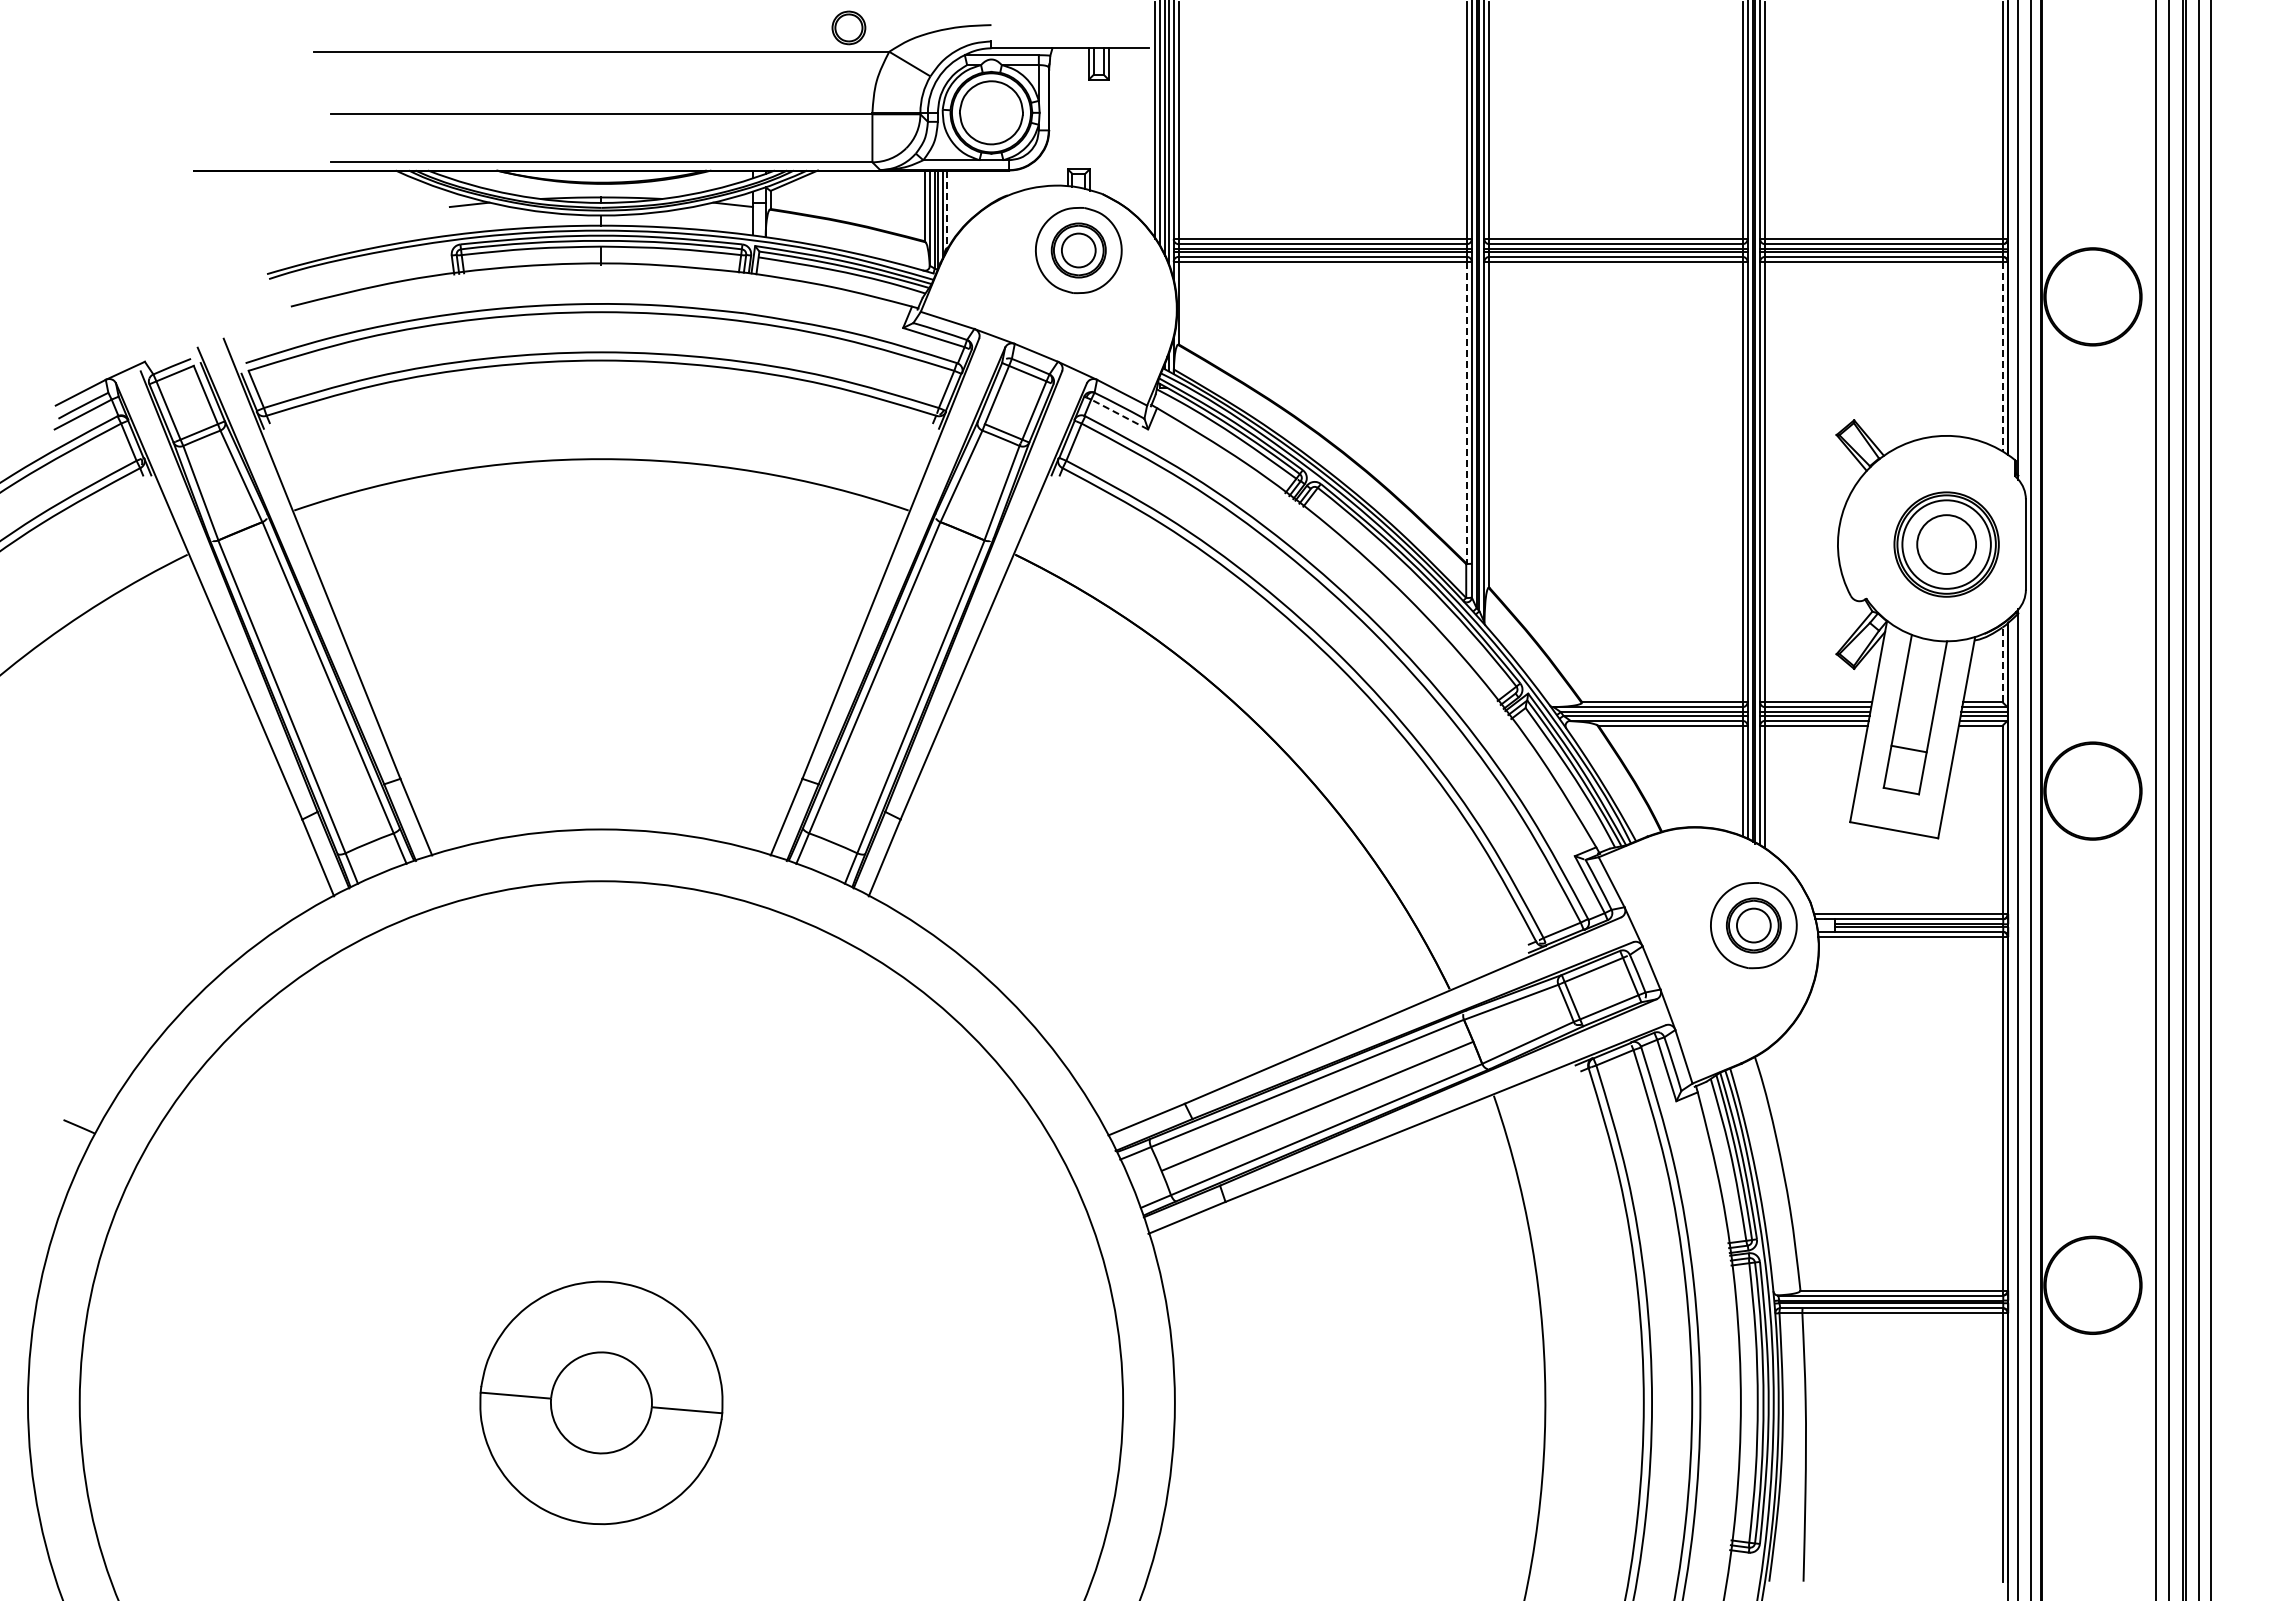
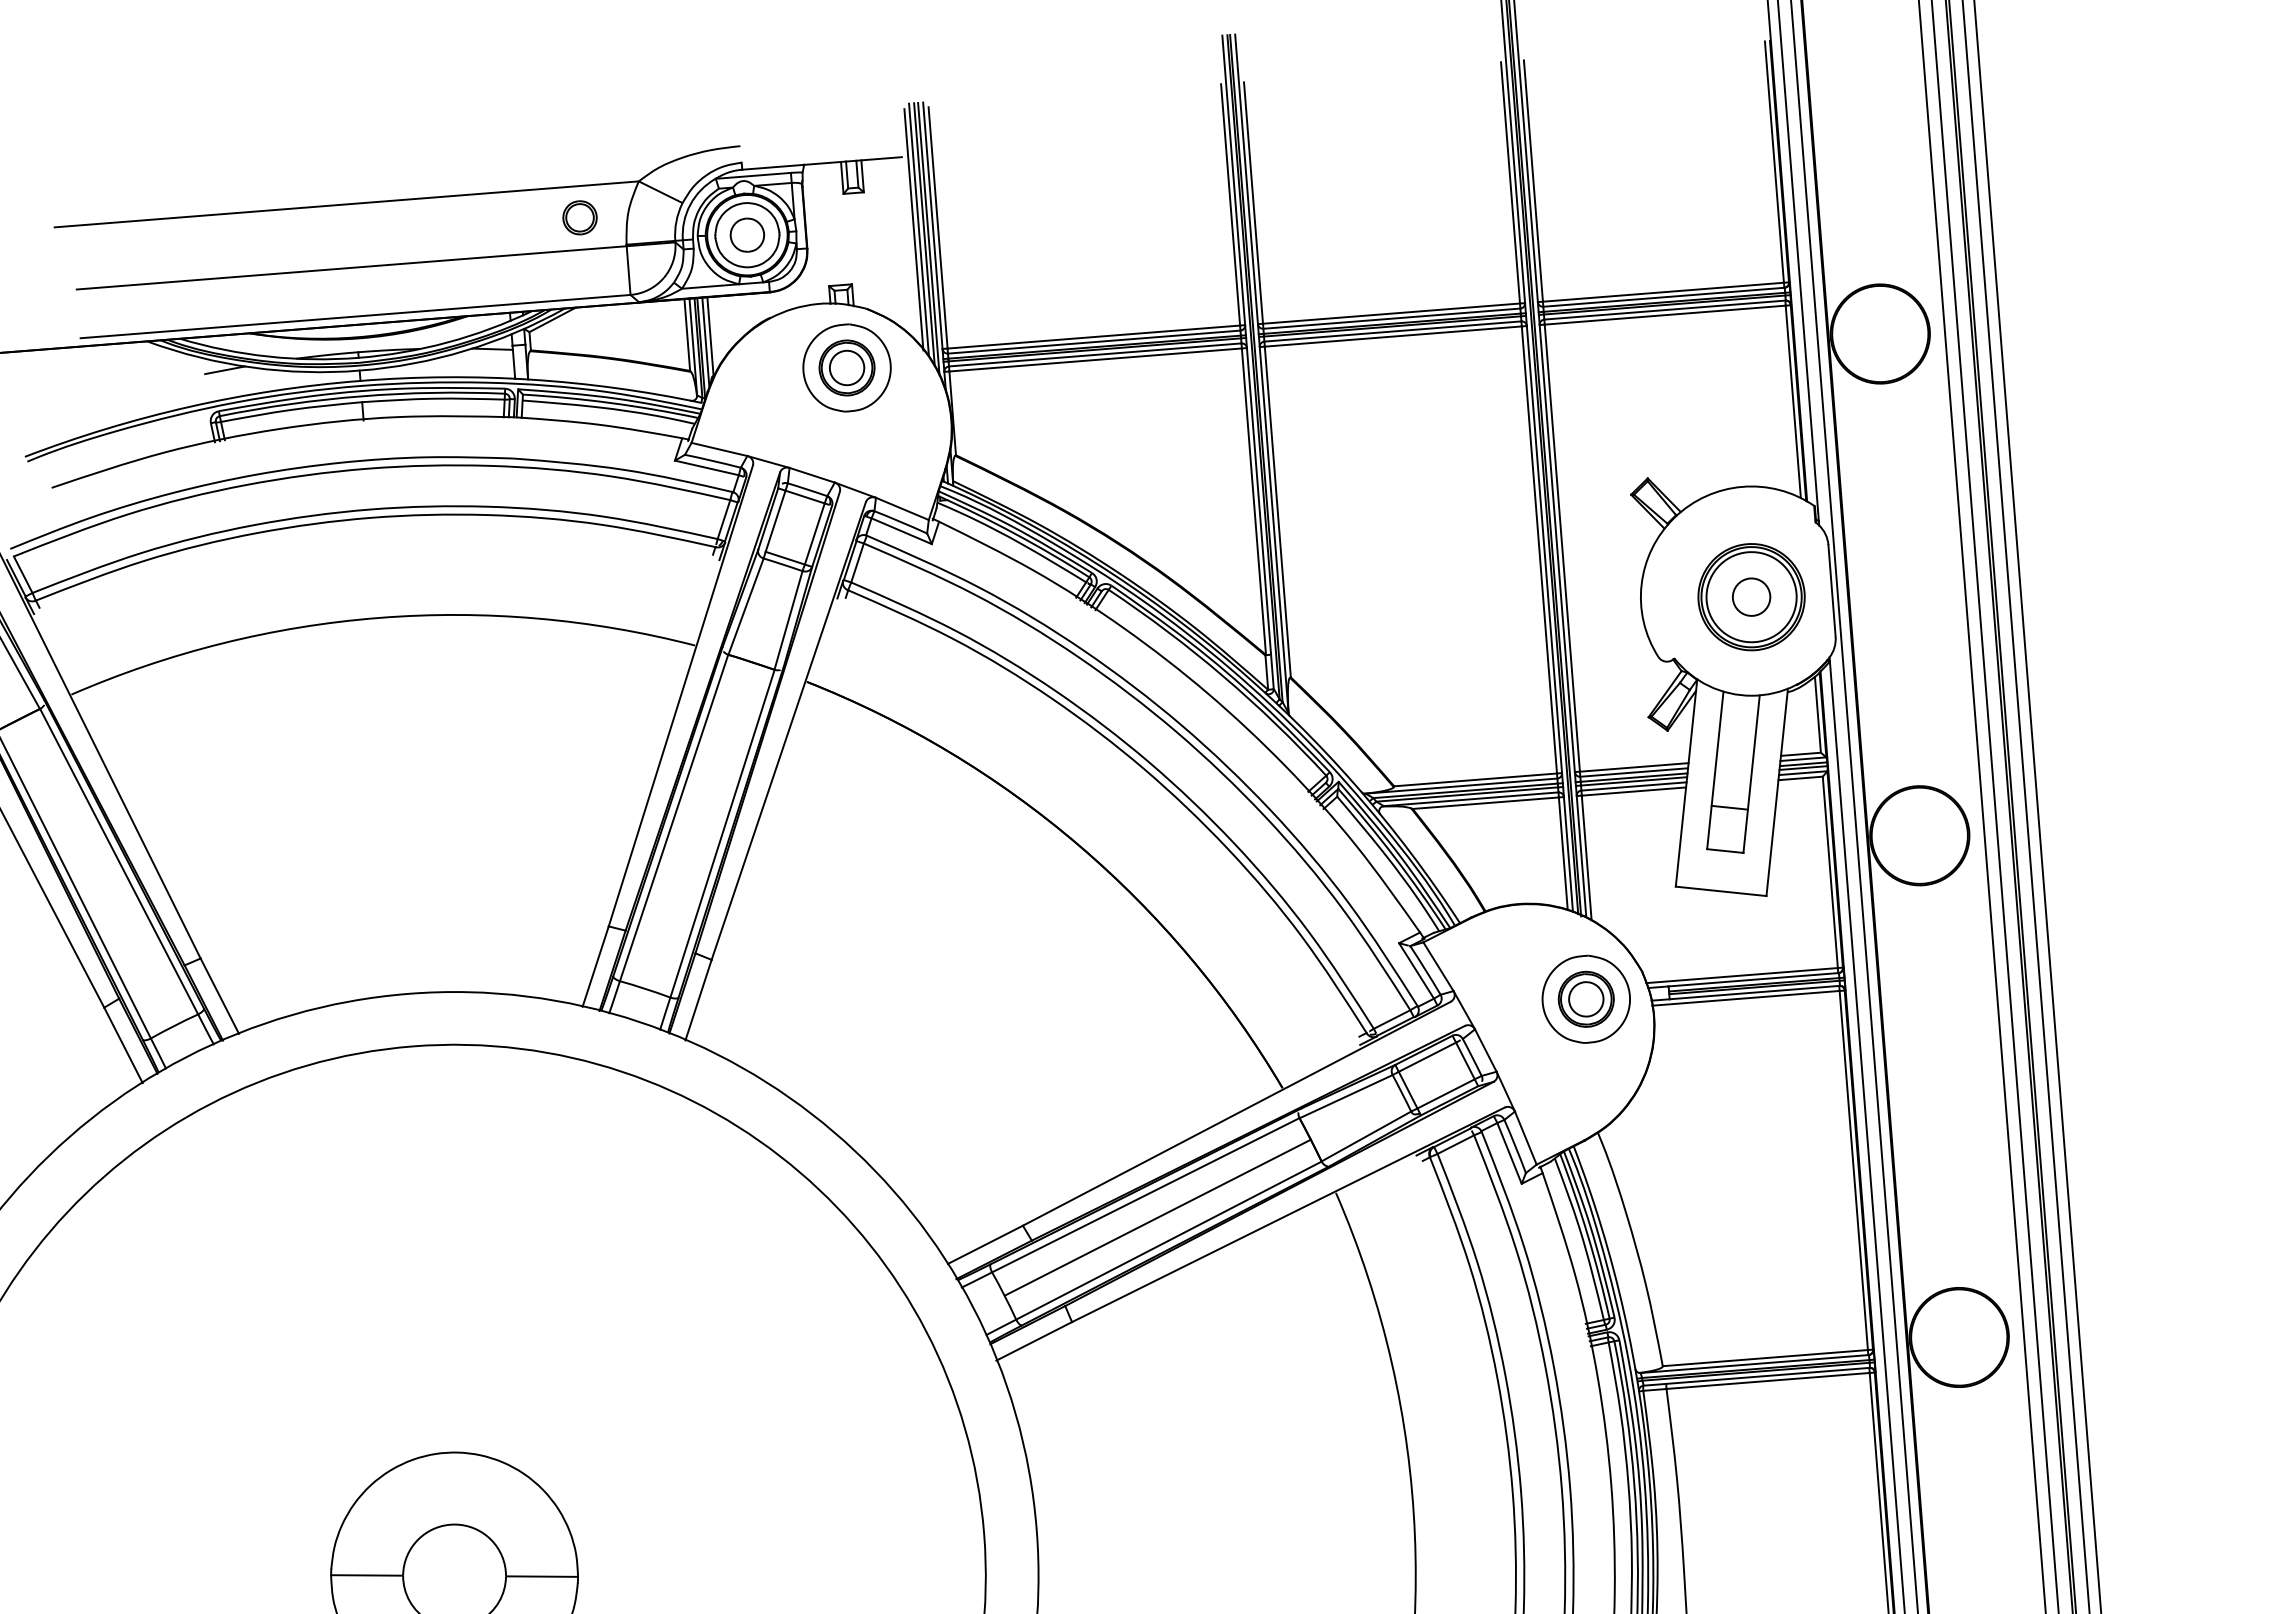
part: (848, 27) -> (579, 217), moved
part: (991, 112) -> (747, 234), added
line: (947, 209) -> (710, 336), dashed -> solid
line: (2002, 356) -> (1793, 401), dashed -> solid
line: (1466, 412) -> (1253, 501), dashed -> solid
line: (1119, 414) -> (901, 531), dashed -> solid
circle: (1946, 544) -> (1751, 597), size x0.62
line: (2002, 664) -> (1817, 714), dashed -> solid

